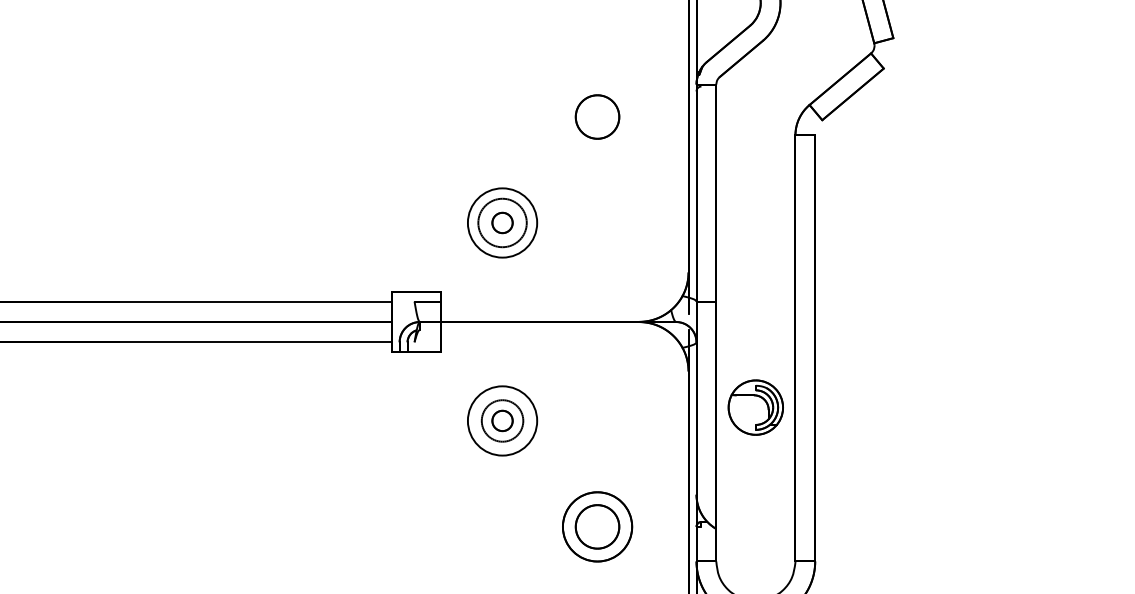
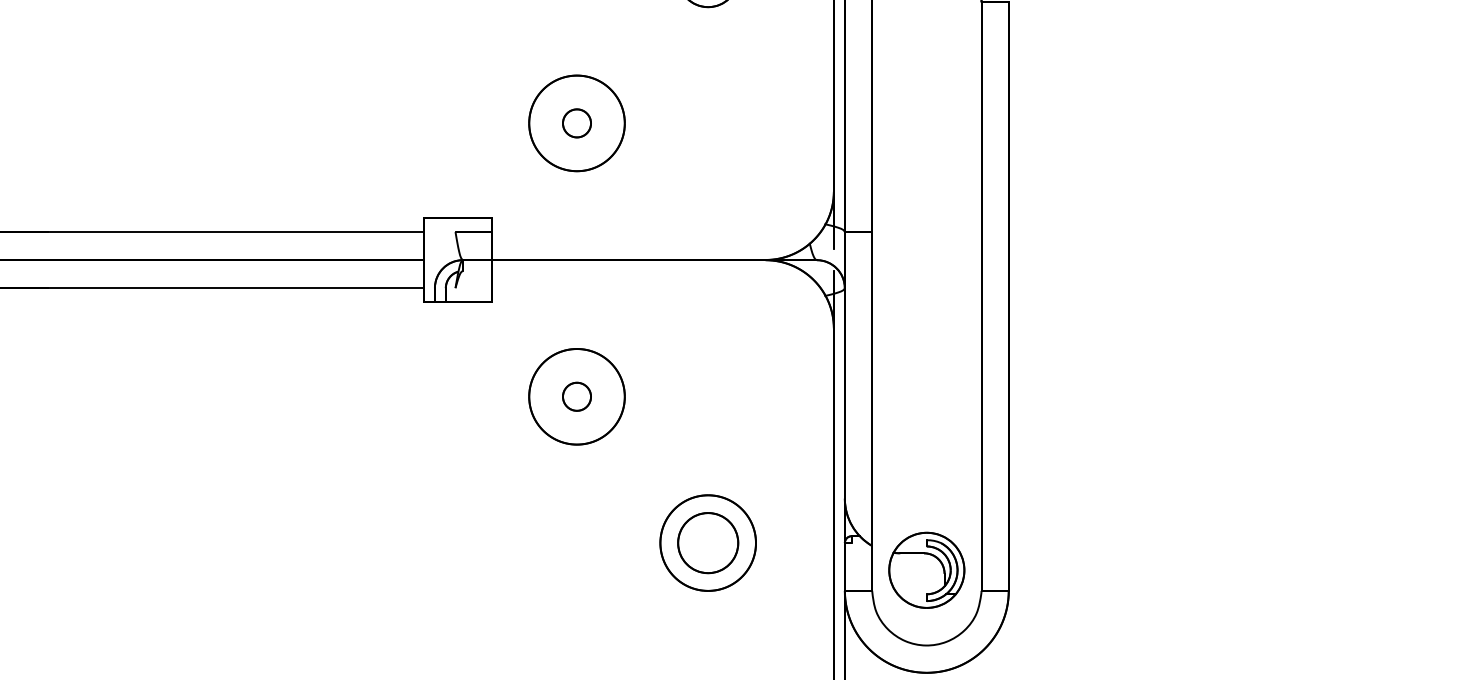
circle: (502, 222) -> (576, 122), size x1.43
part: (755, 407) -> (926, 570), moved
circle: (502, 420) -> (576, 396), size x1.67

